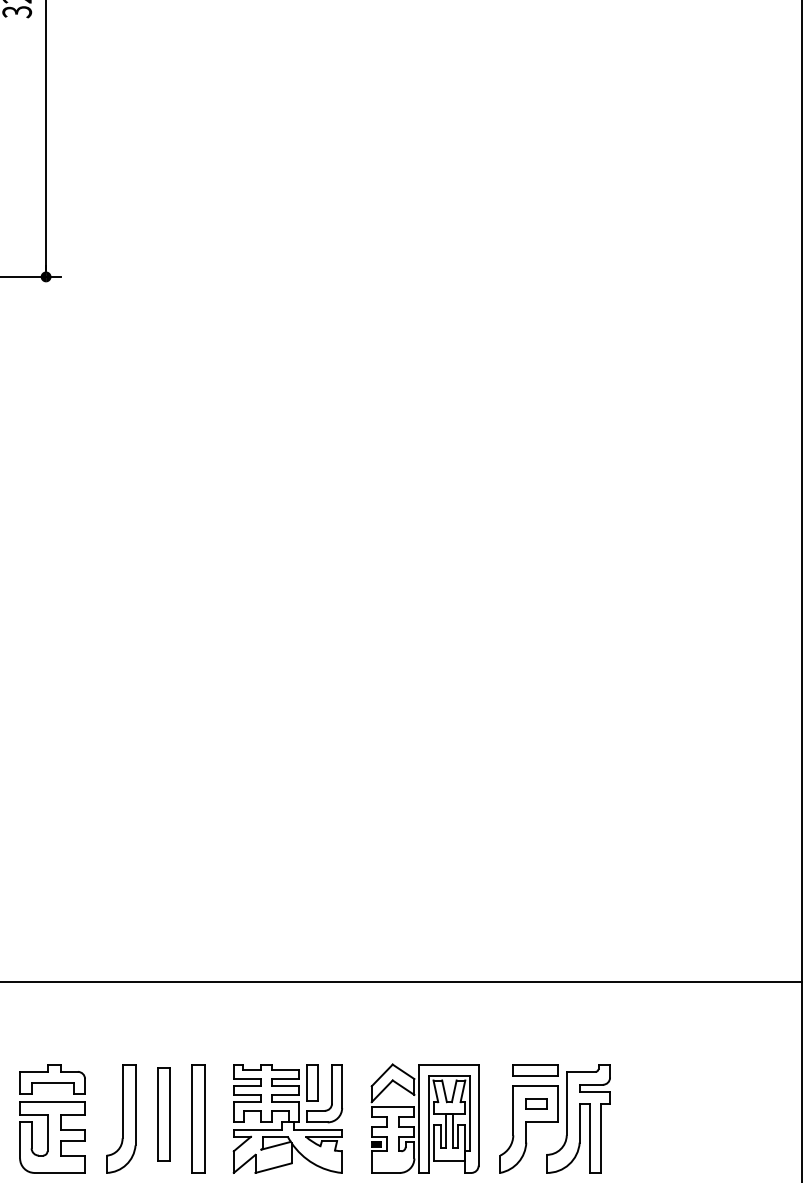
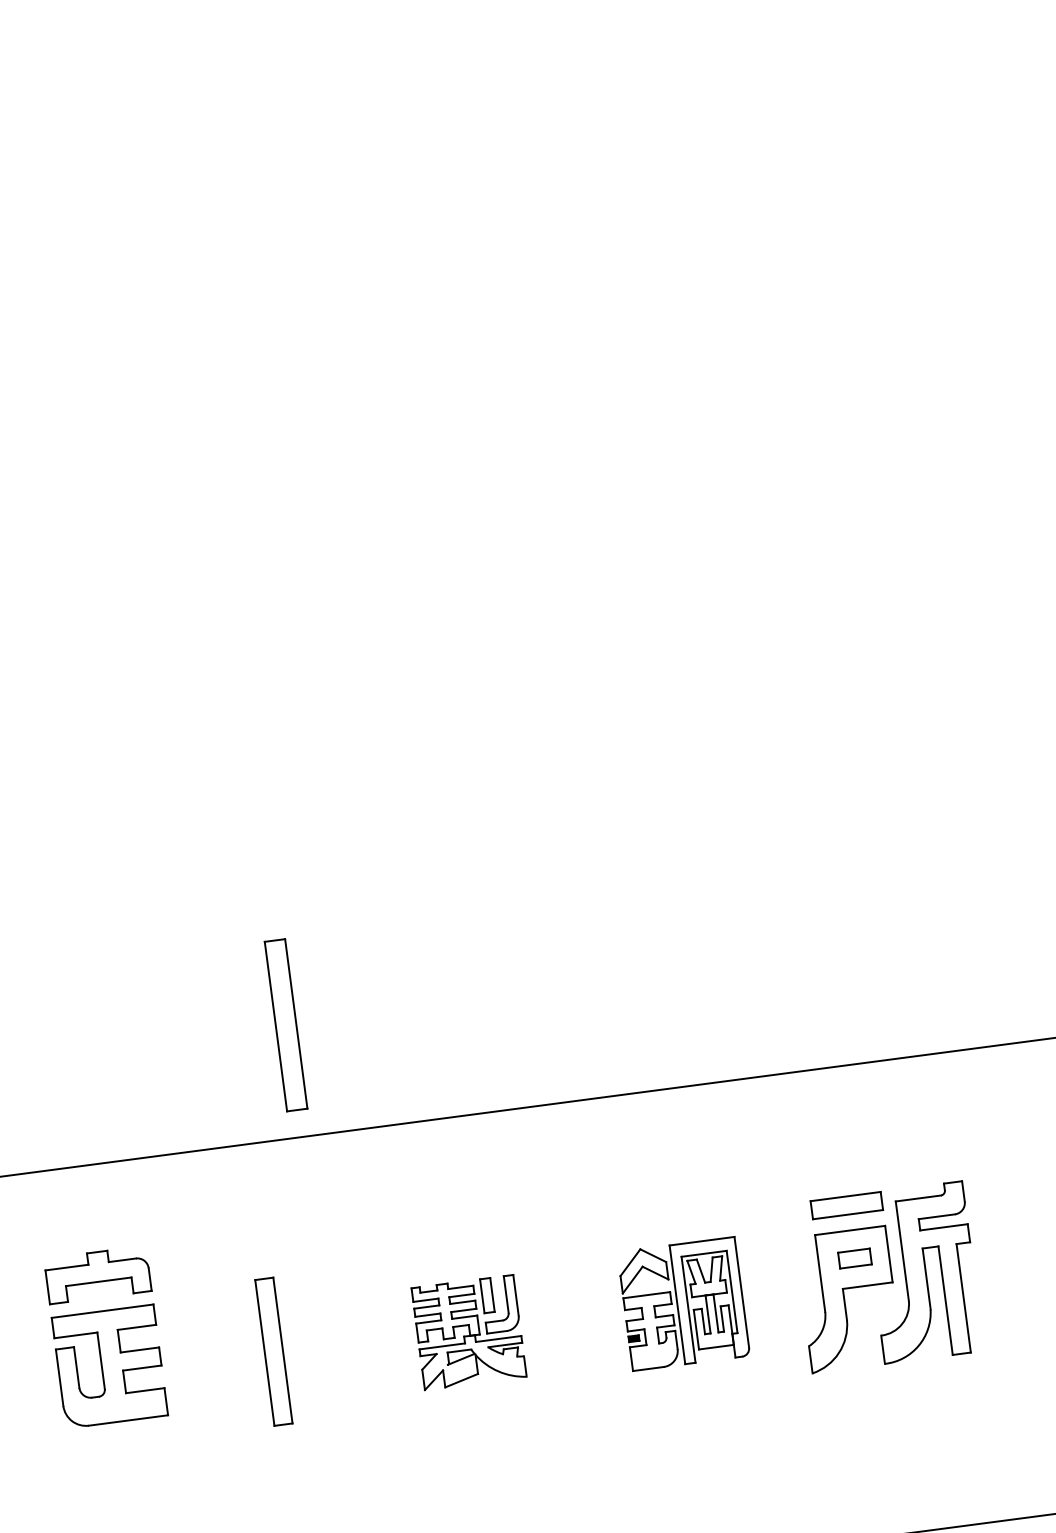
part: (52, 1118) -> (105, 1336), moved
part: (121, 1118) -> (208, 1366), removed
part: (198, 1118) -> (286, 1024), moved
part: (287, 1118) -> (468, 1332), size x0.6
part: (424, 1118) -> (682, 1303), size x0.7

